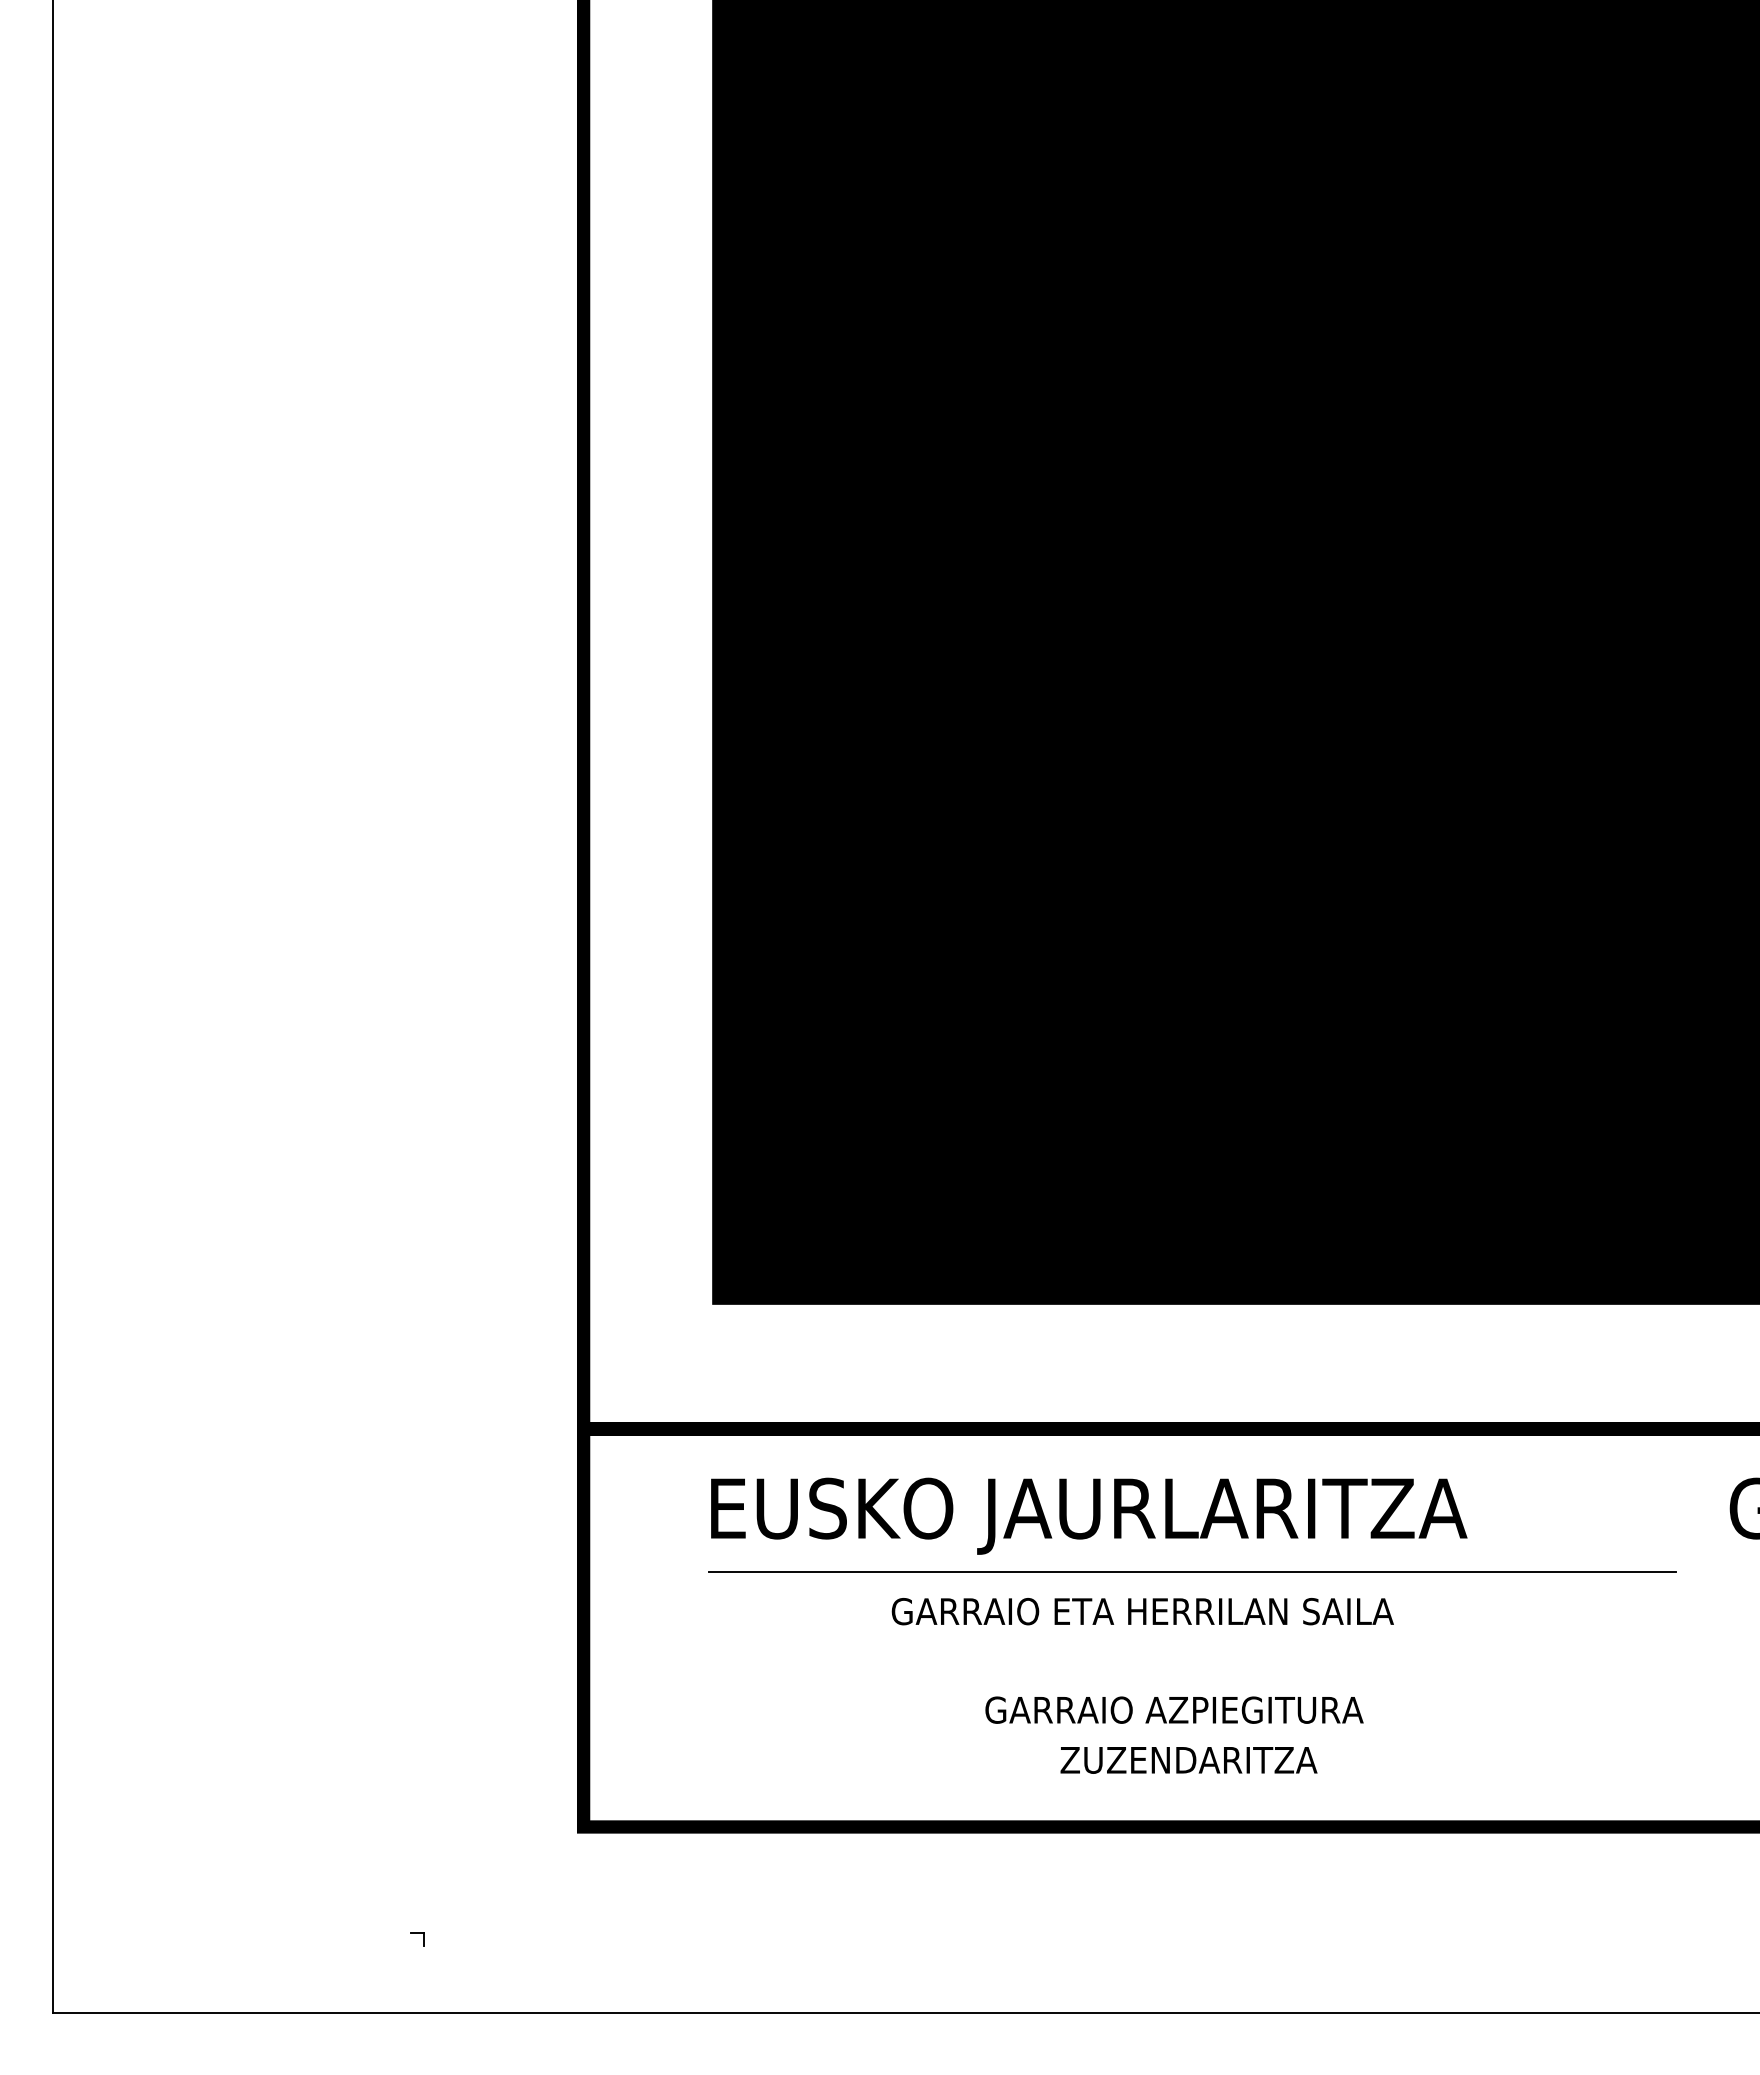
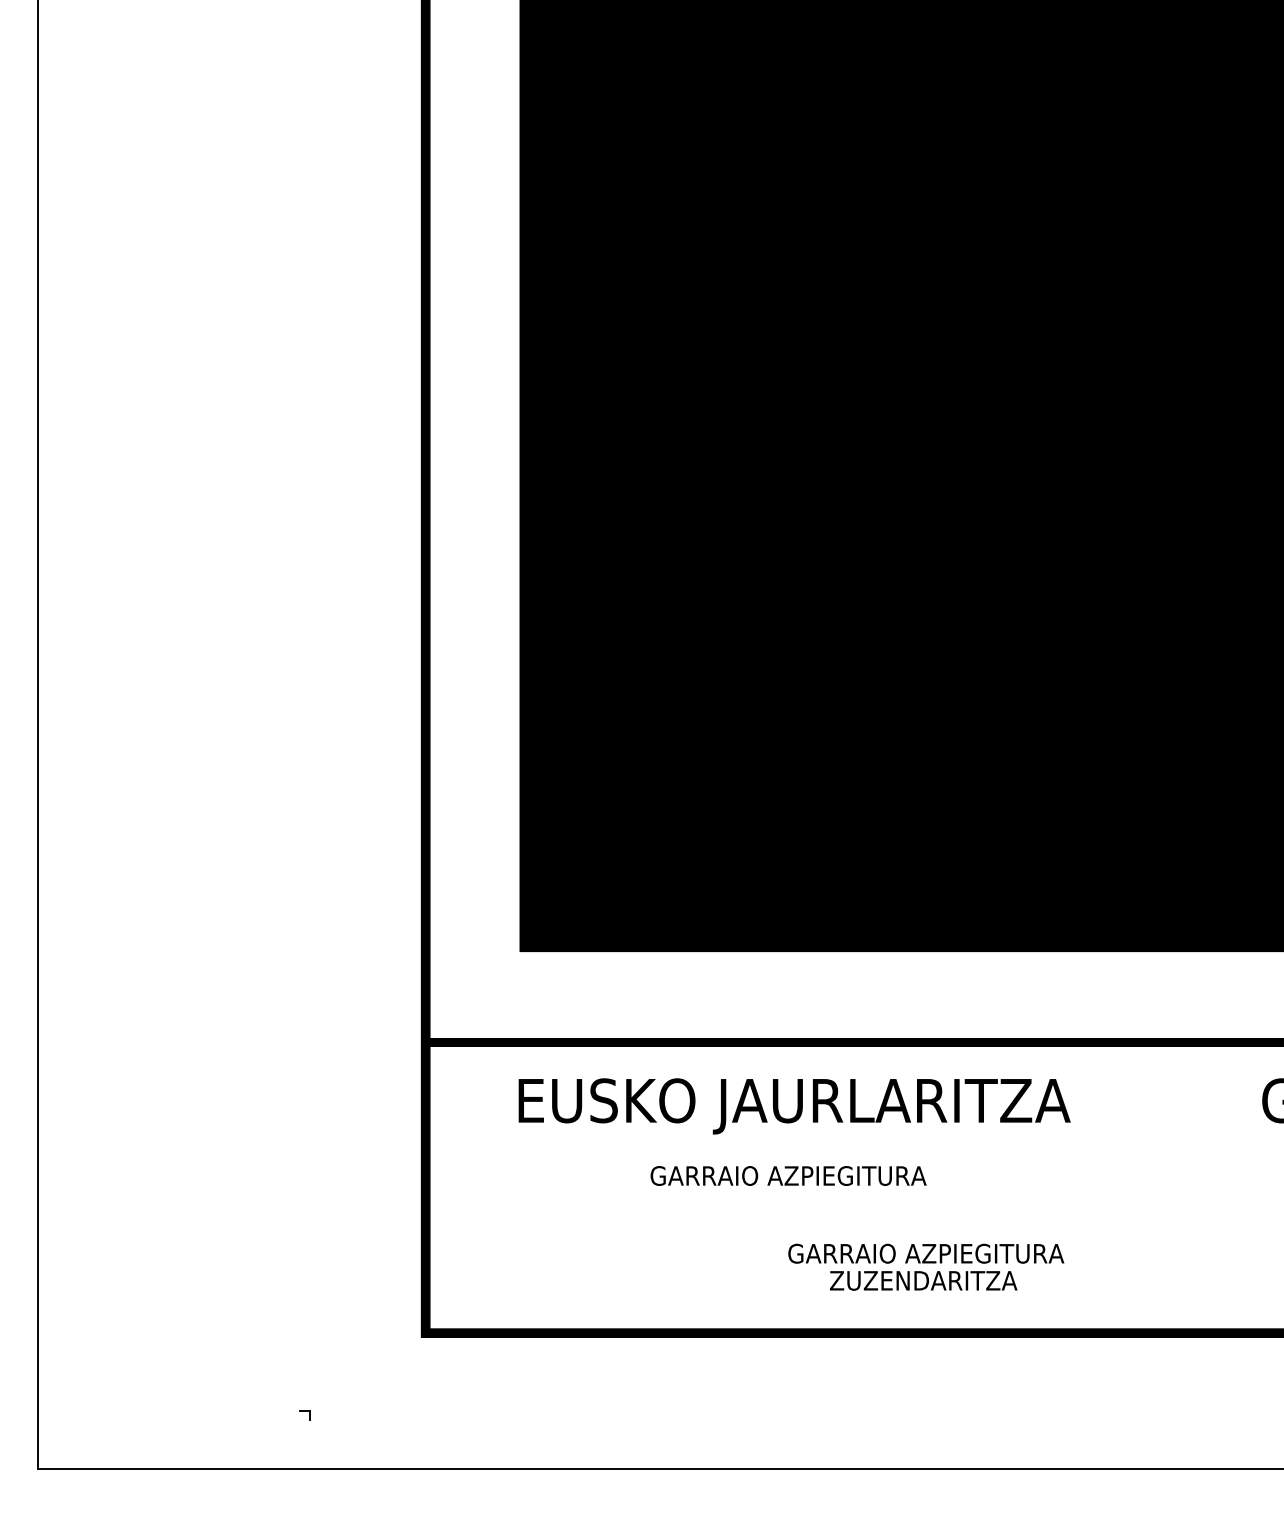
line: (1192, 1571) -> (870, 1146), removed
text: (1222, 1611) -> (891, 1175), GARRAIO ETA HERRILAN SAILA -> GARRAIO AZPIEGITURA
text: (1174, 1709) -> (926, 1253), moved
text: (1188, 1760) -> (923, 1280), moved

